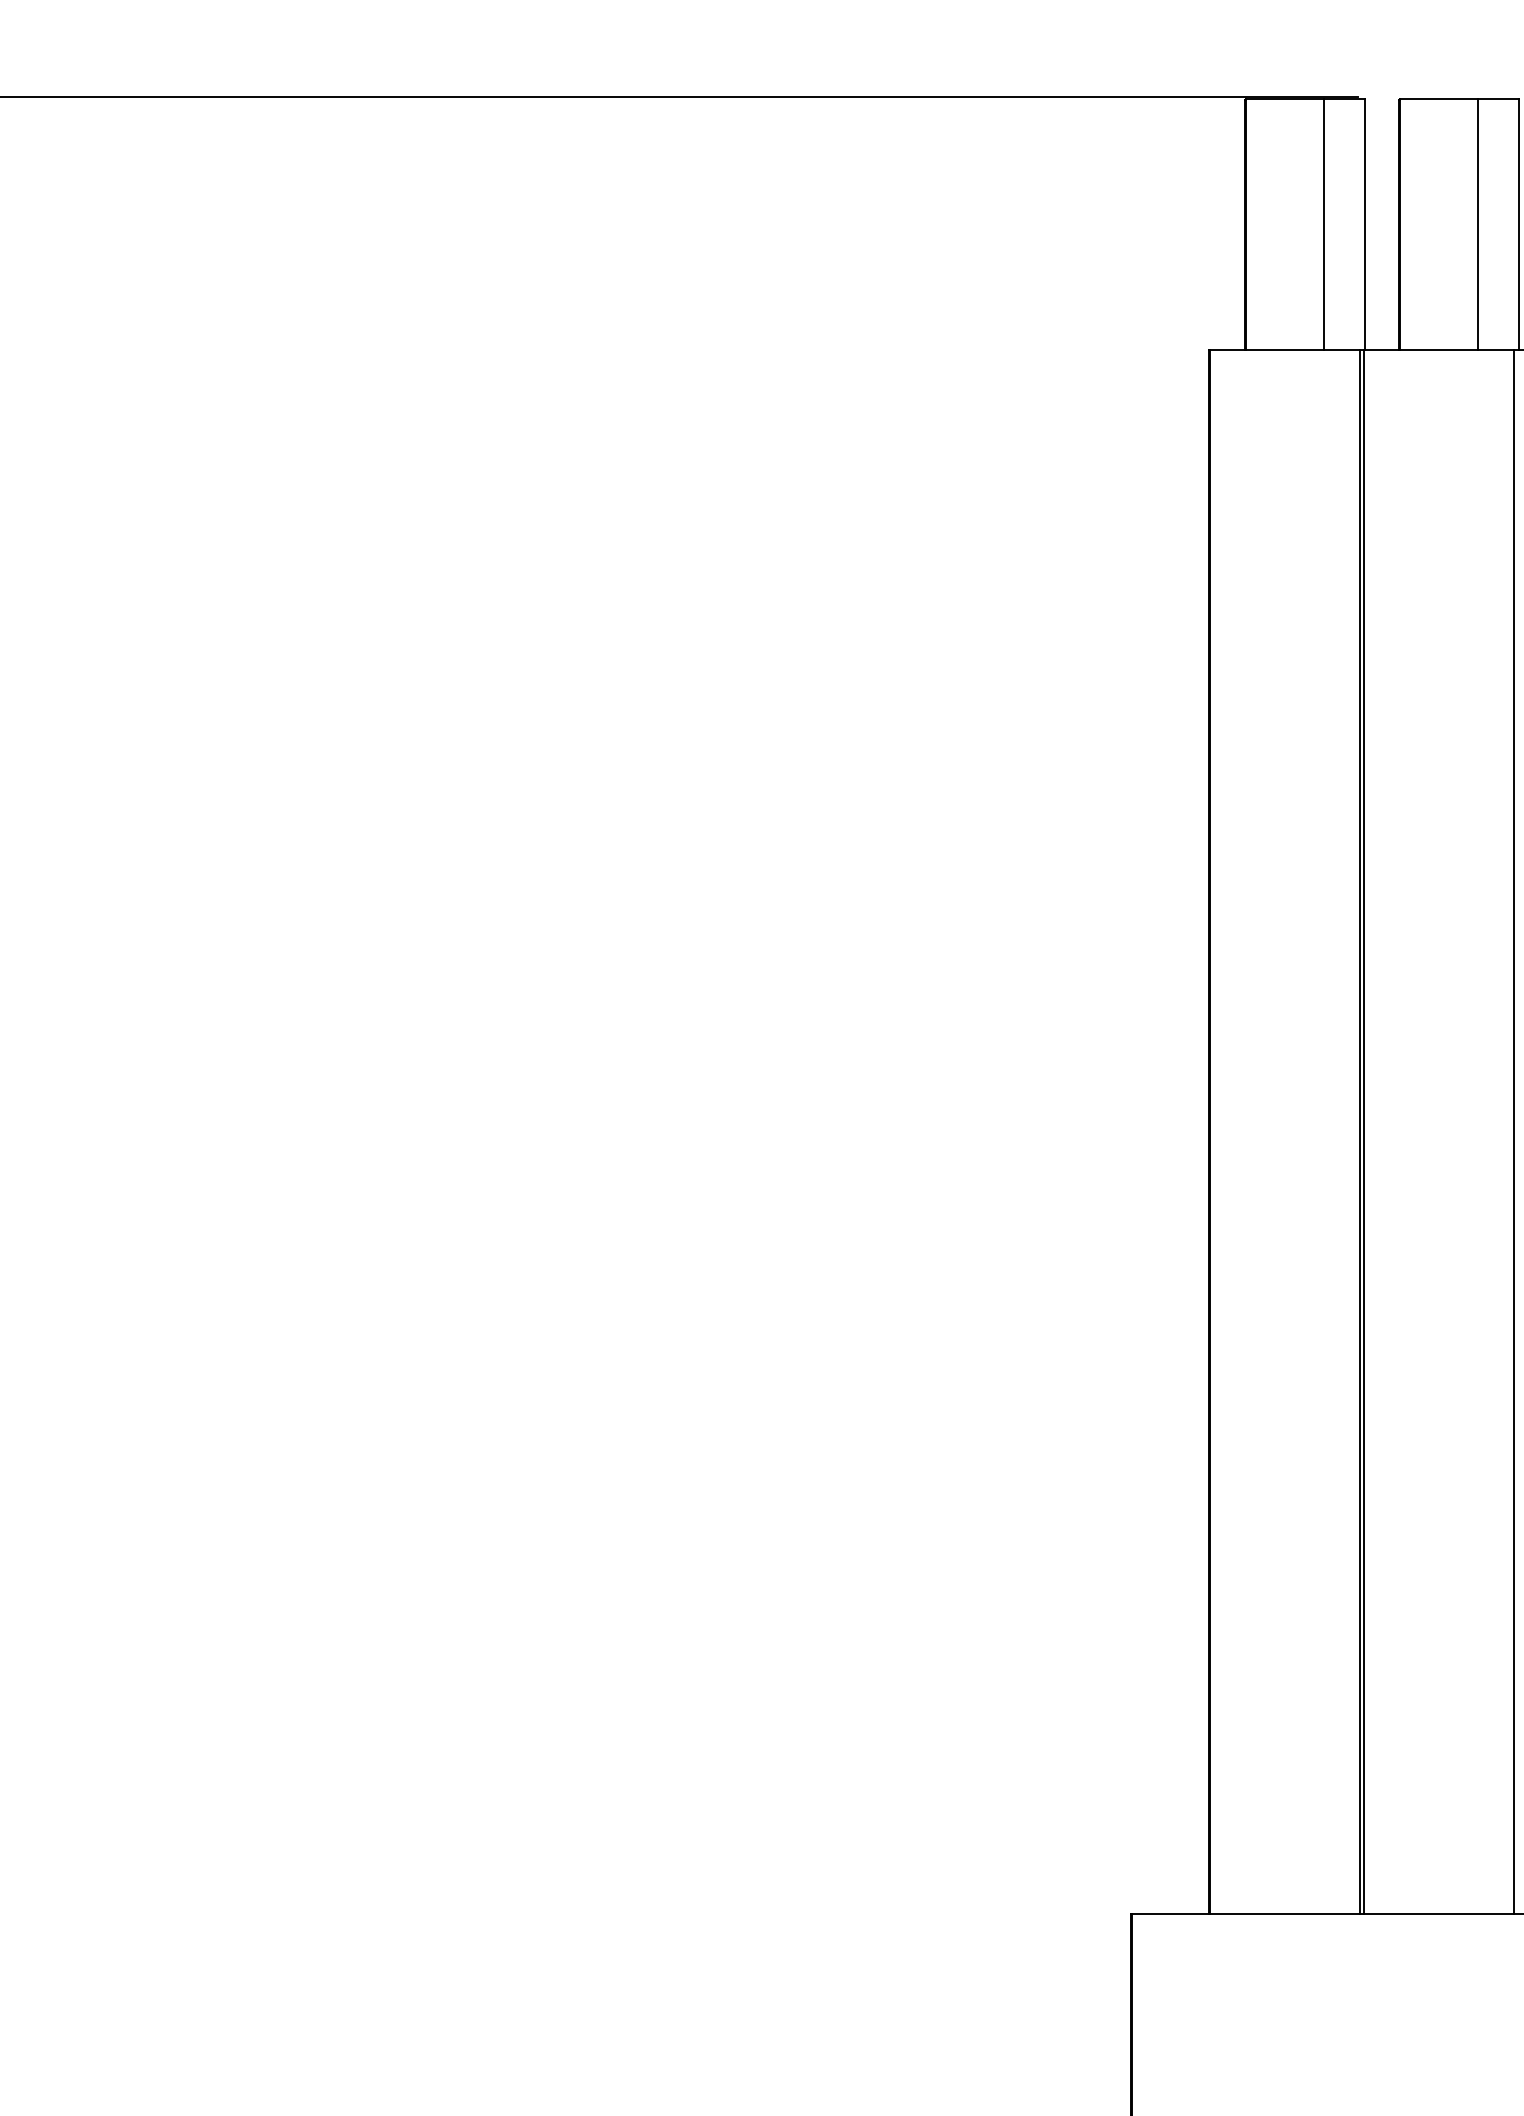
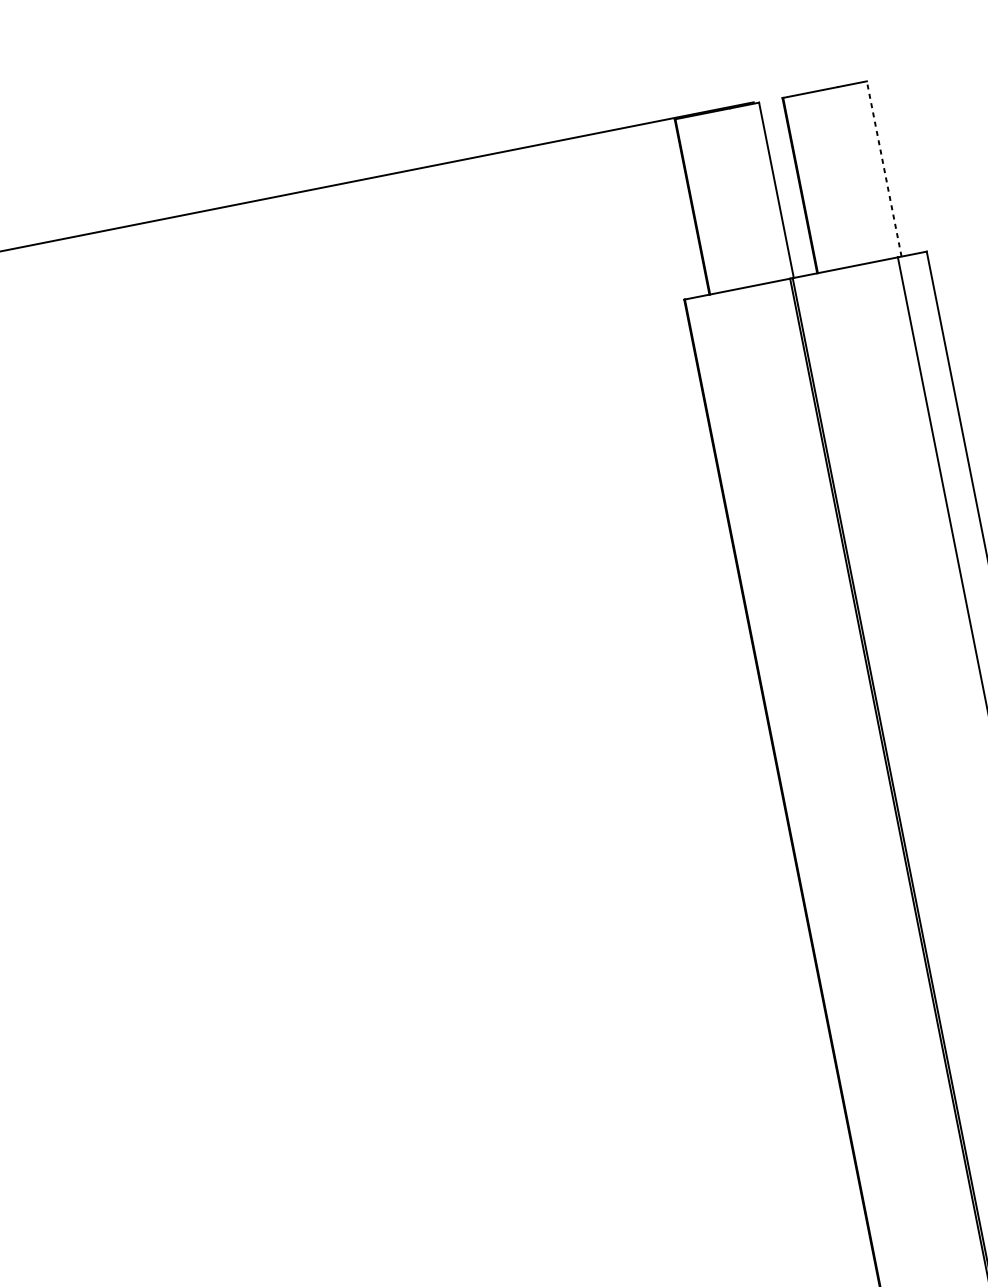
line: (1519, 223) -> (884, 168), solid -> dashed
line: (1324, 224) -> (747, 196), removed
line: (1477, 224) -> (855, 174), removed

